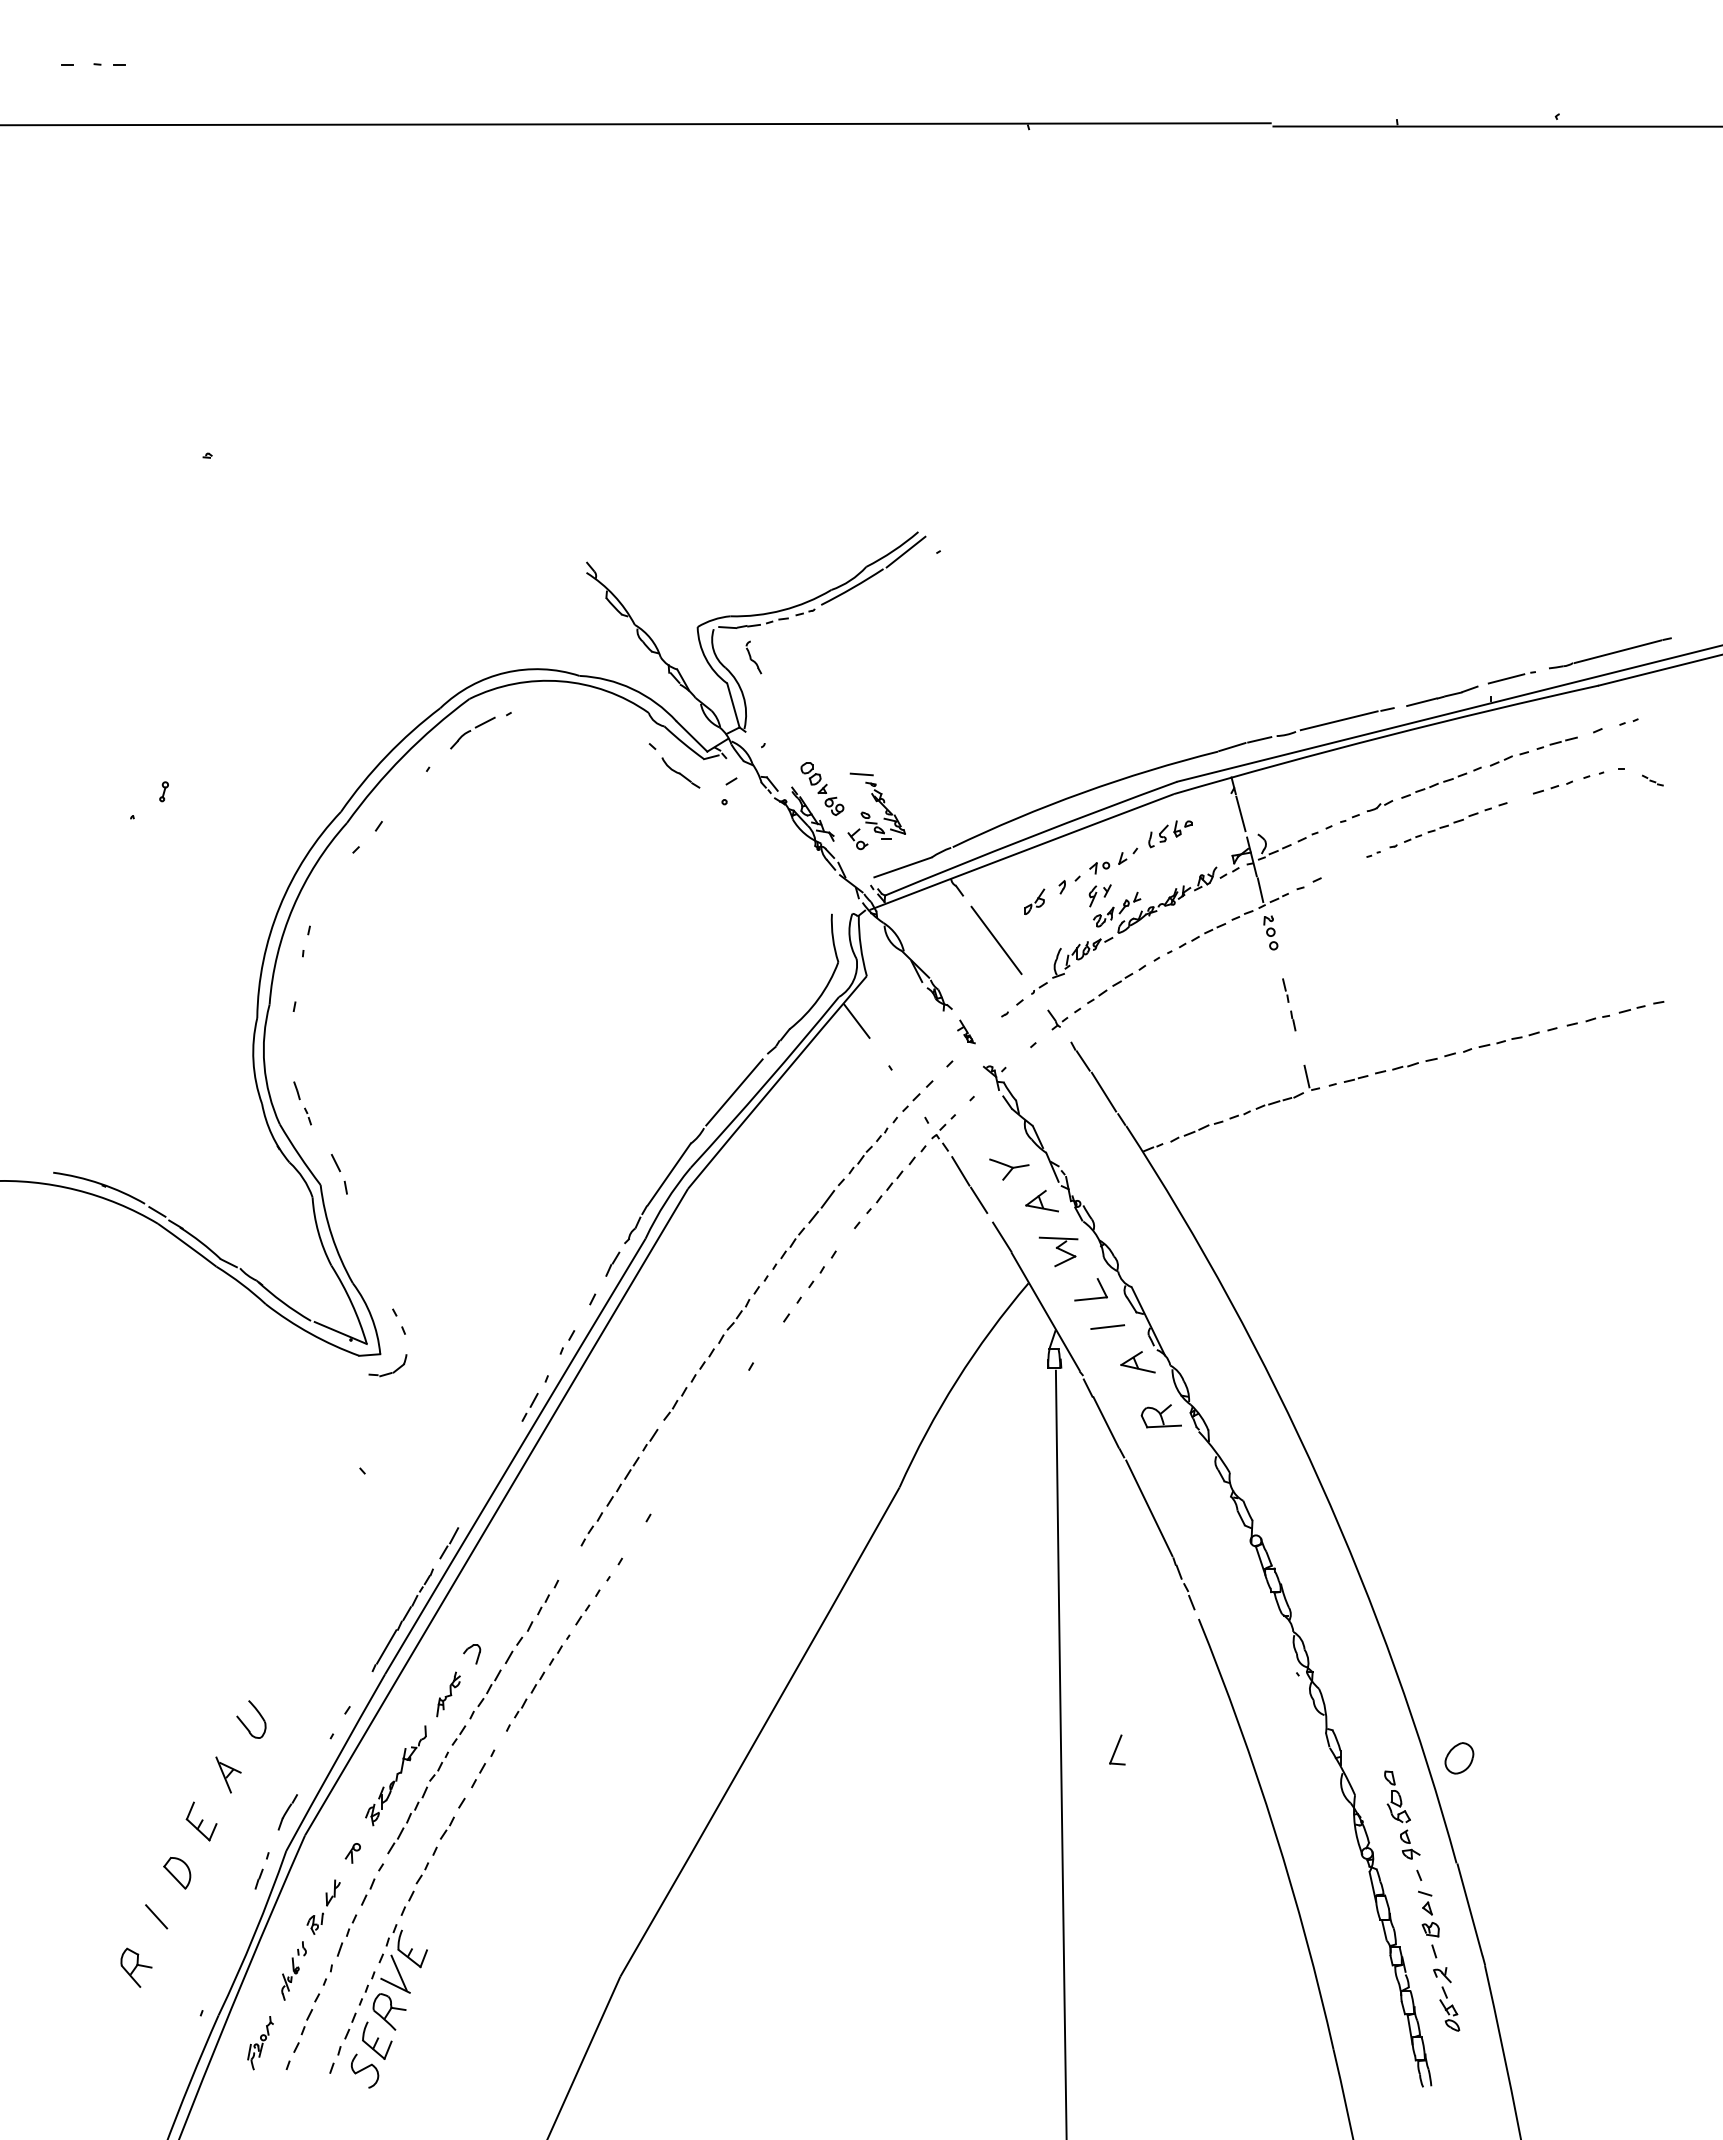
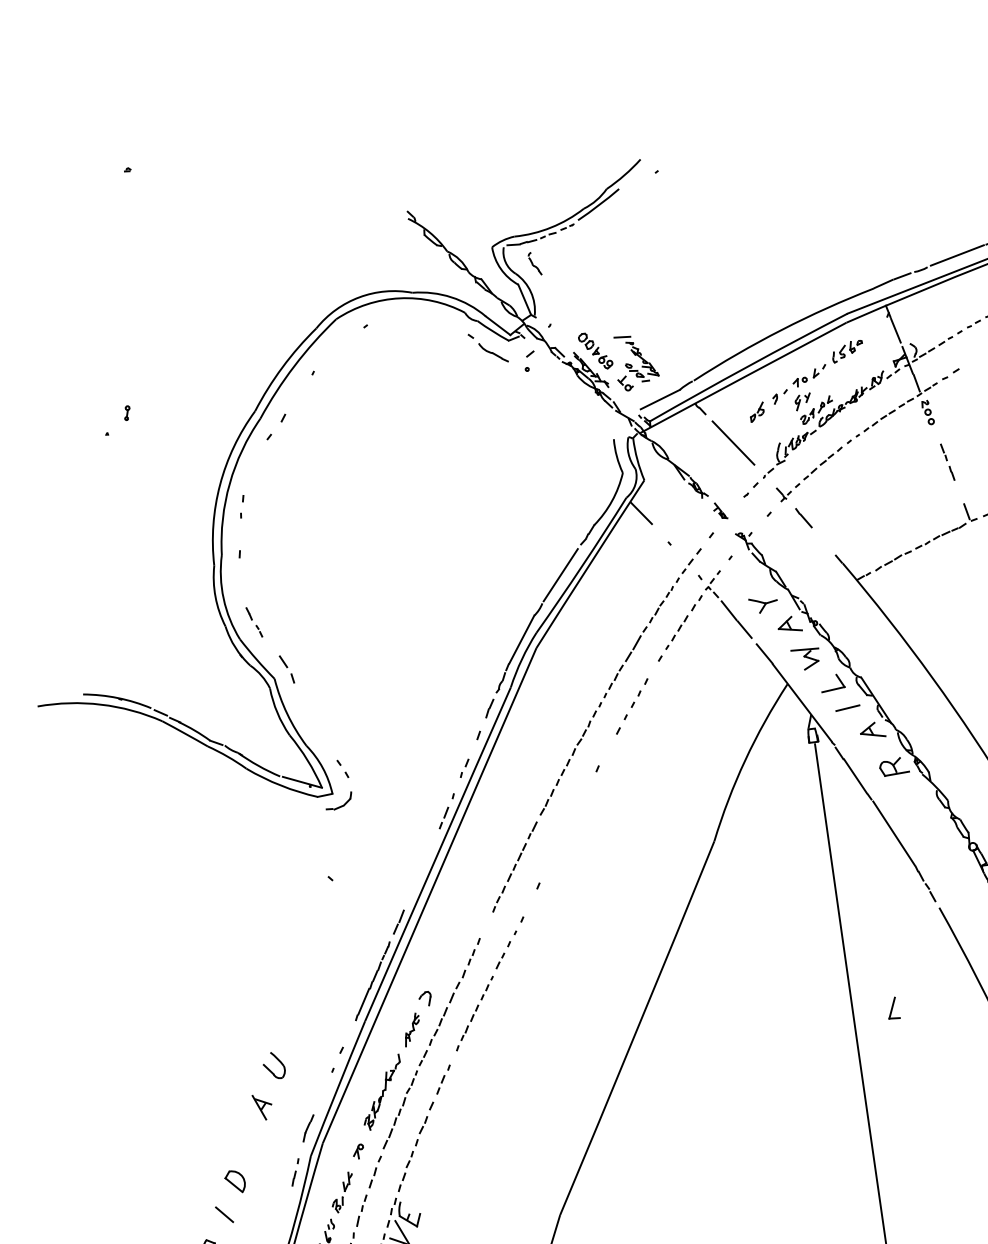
line: (905, 551) -> (633, 174), removed
part: (472, 732) -> (341, 342), removed
line: (1103, 1091) -> (823, 540), removed
part: (201, 1821) -> (247, 1142), removed

